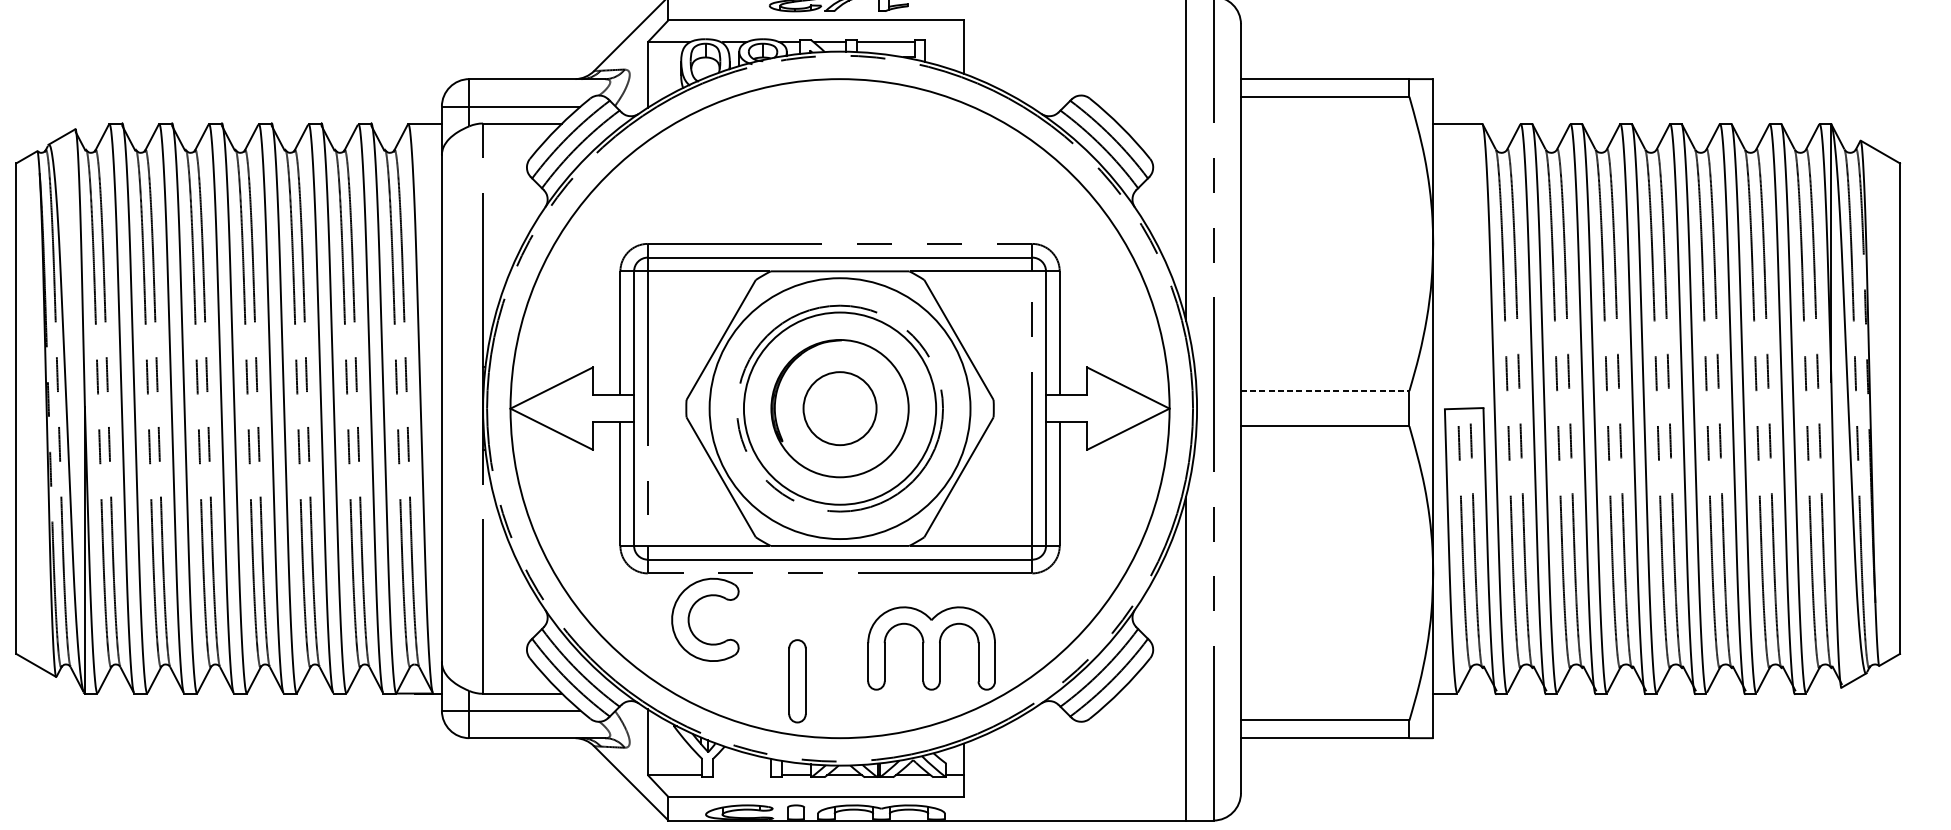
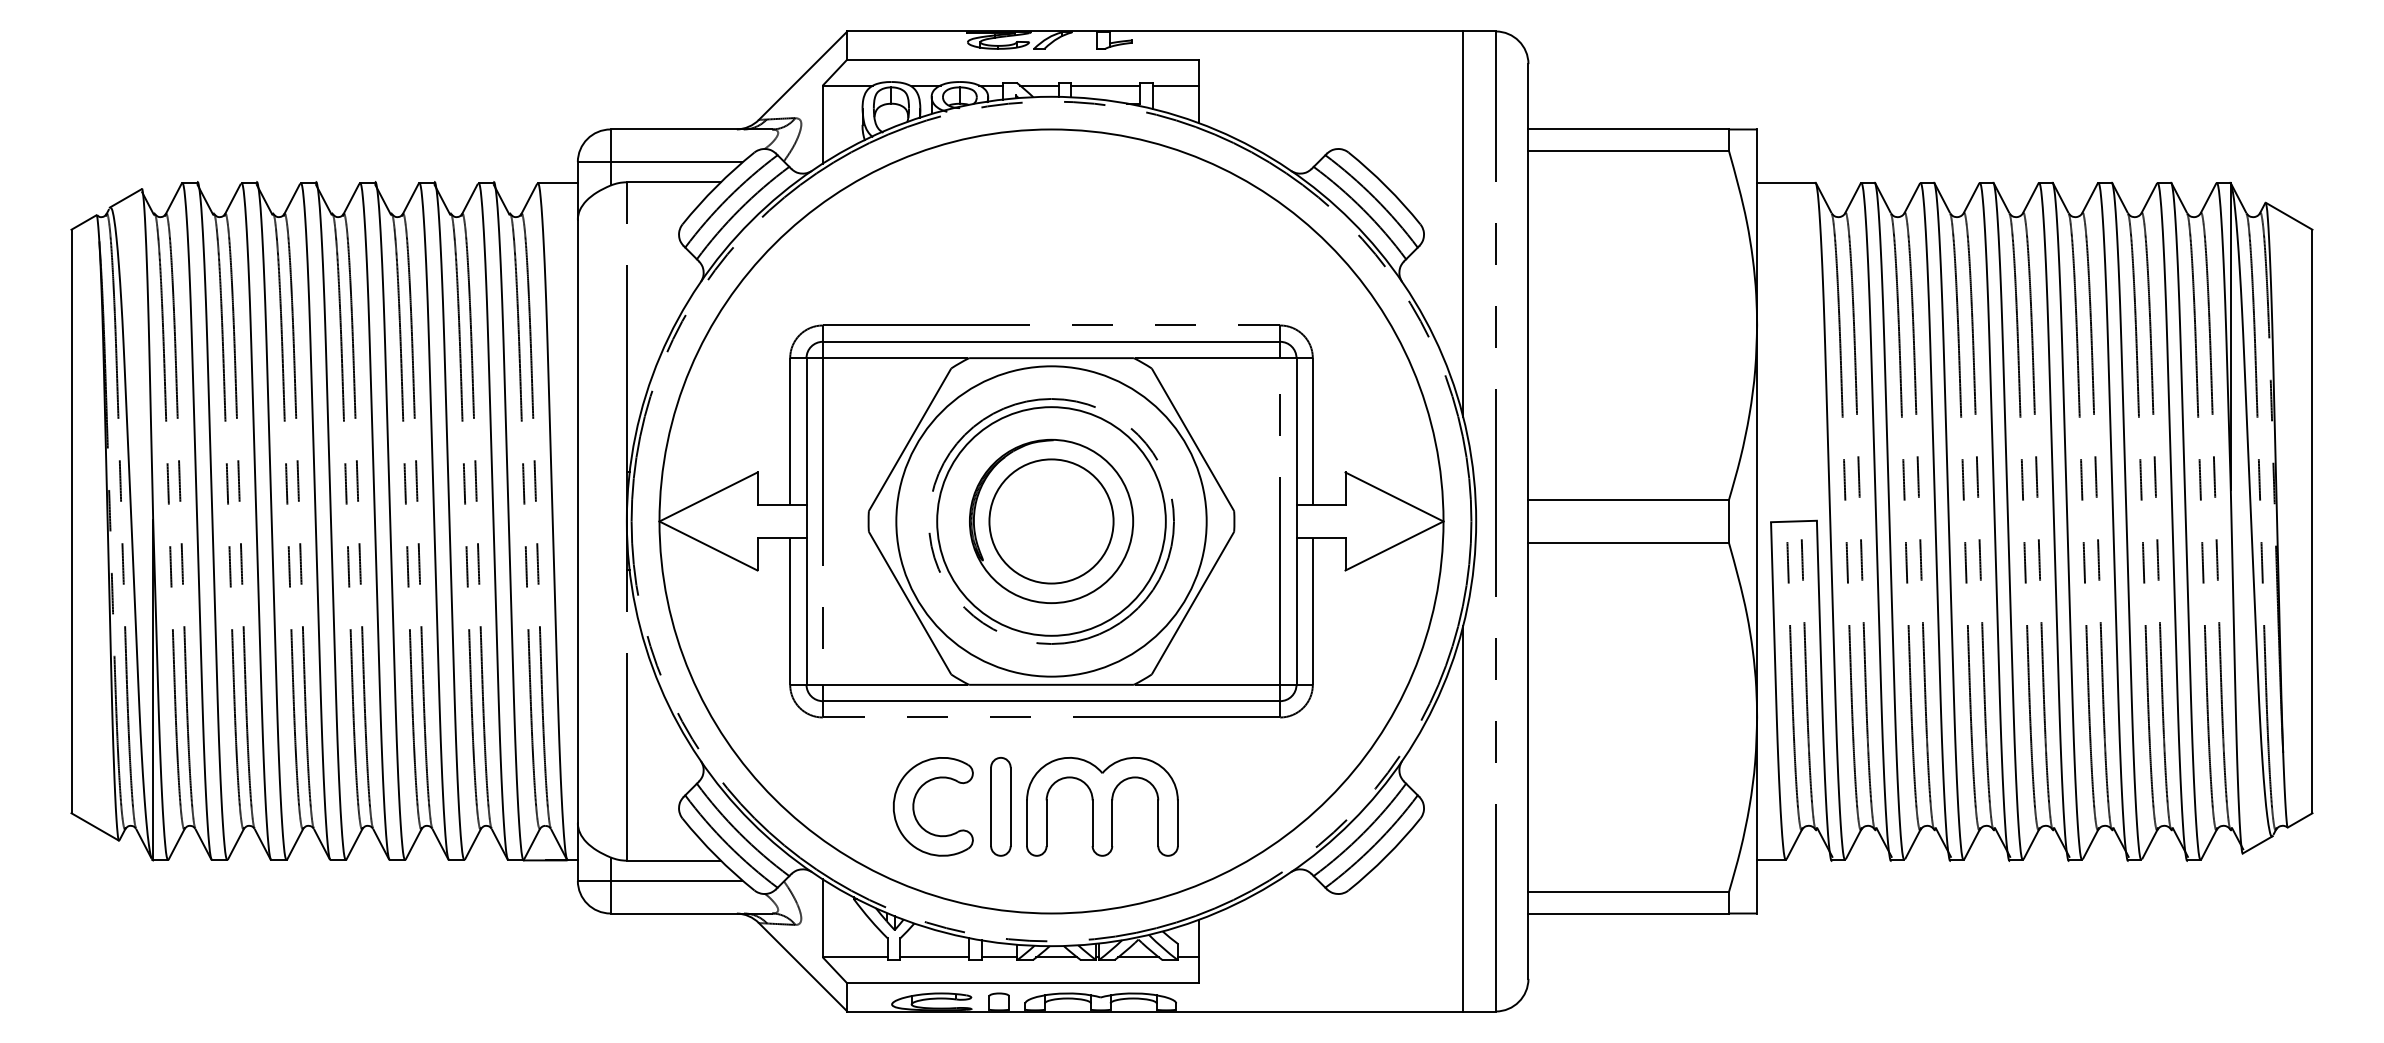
line: (944, 42) -> (1175, 85), added
line: (1325, 391) -> (1629, 500), dashed -> solid
circle: (840, 408) -> (1051, 521), size x1.43
part: (689, 619) -> (914, 806), moved
part: (931, 648) -> (1102, 806), moved
part: (797, 681) -> (1000, 806), moved
line: (741, 775) -> (934, 957), added

